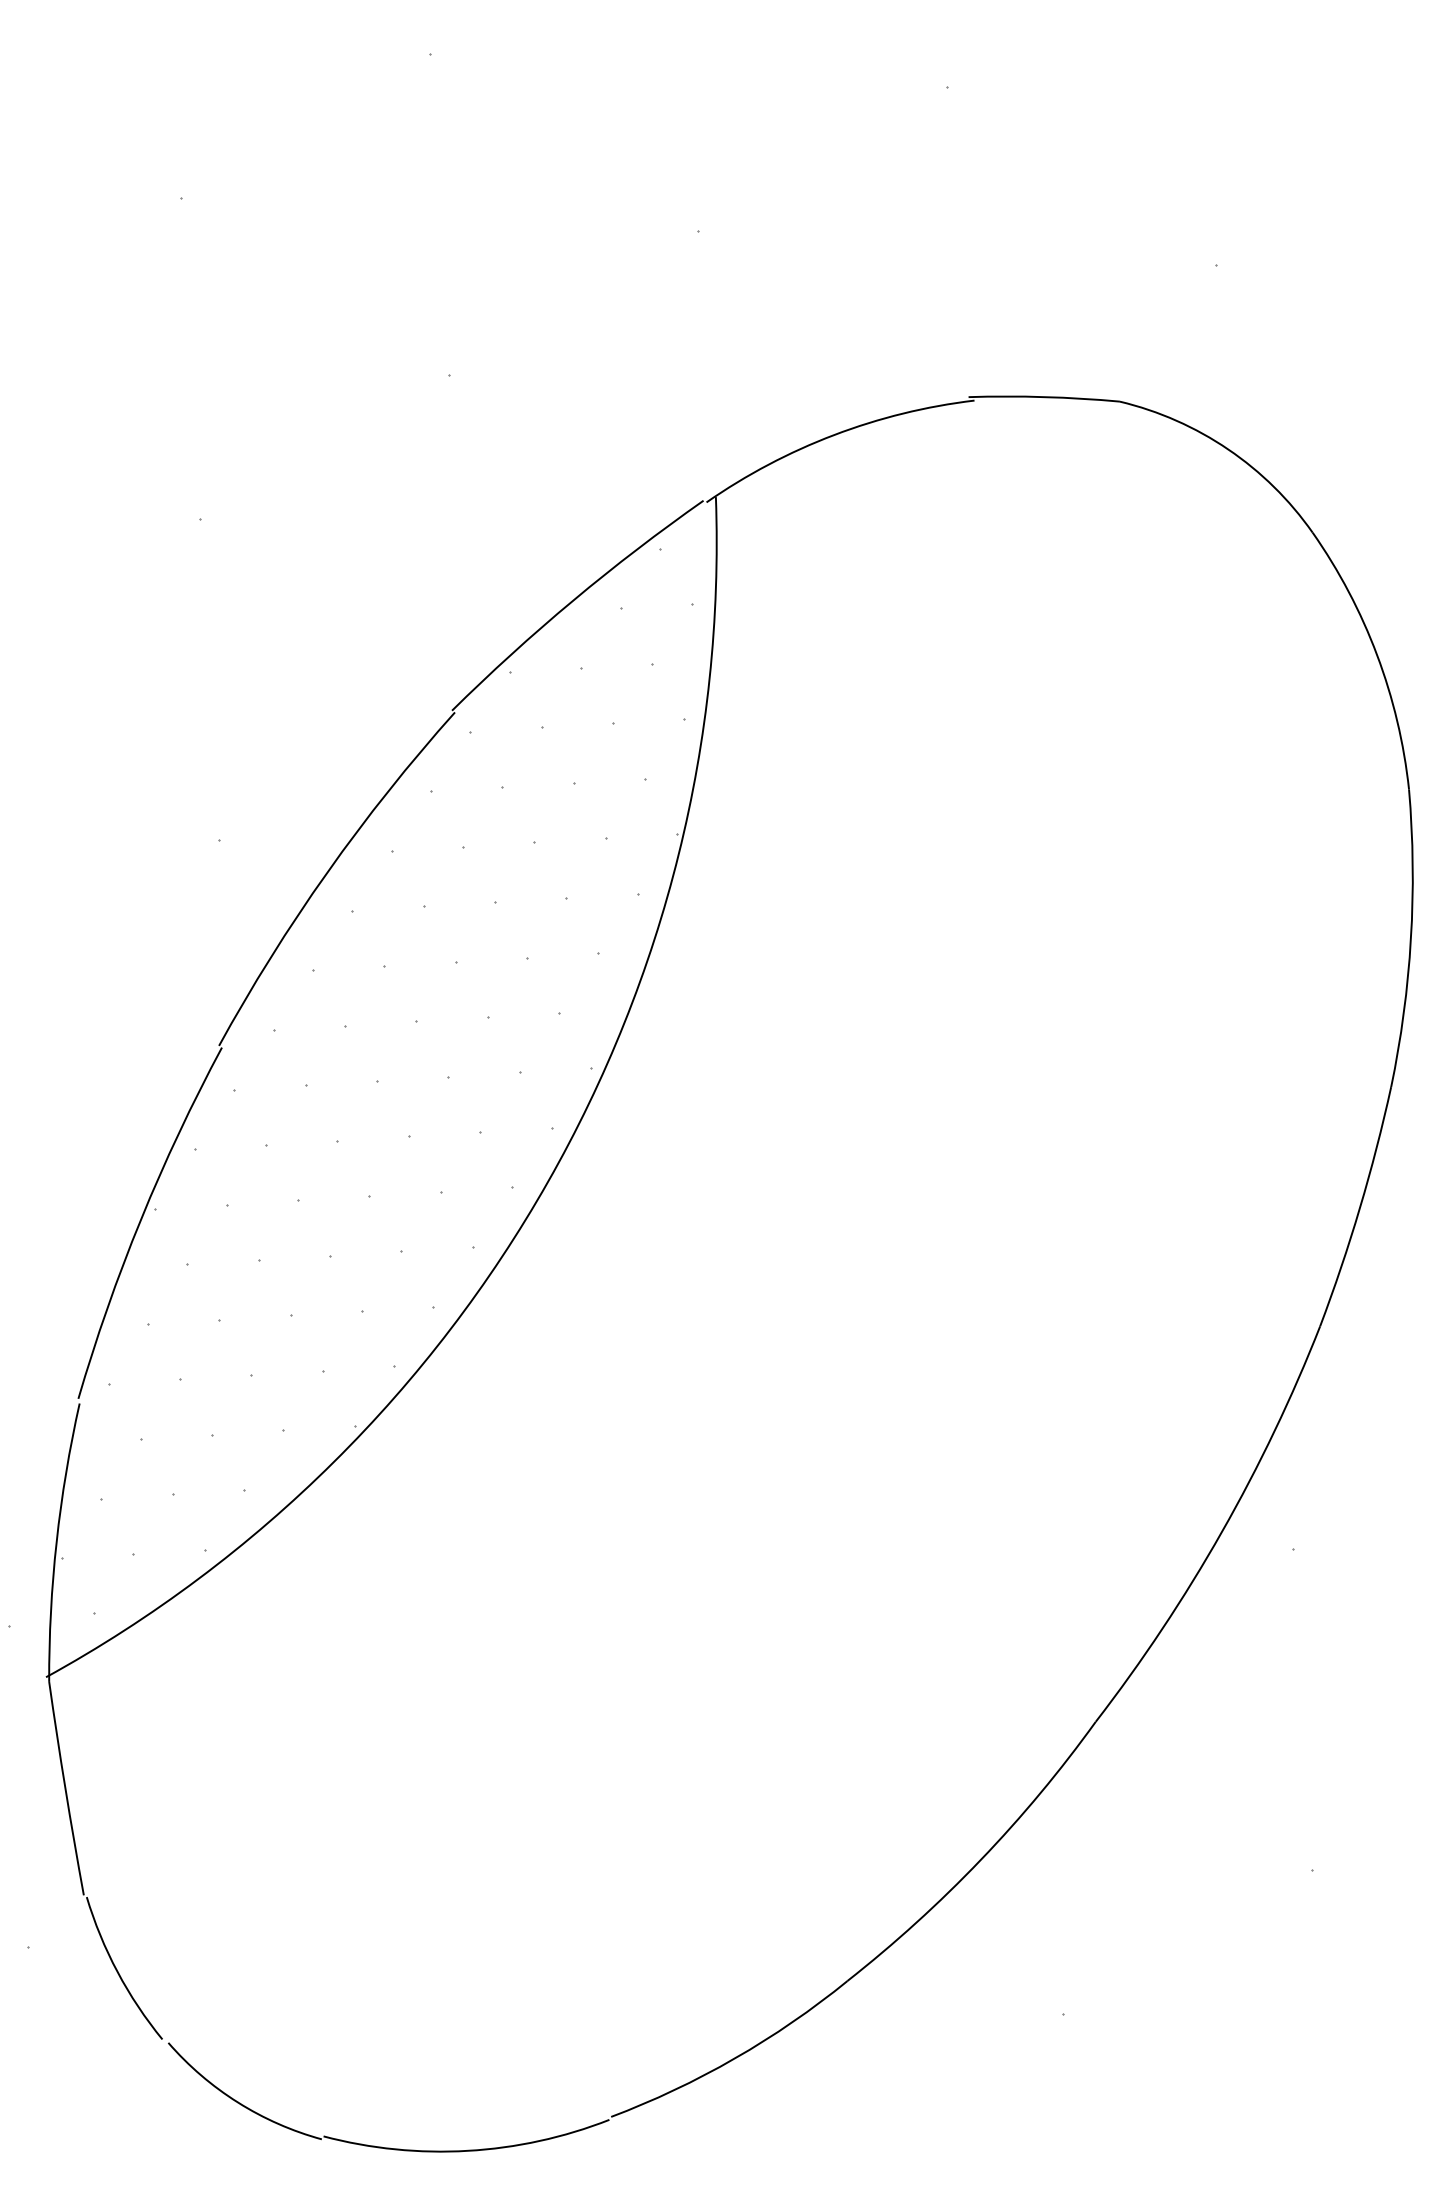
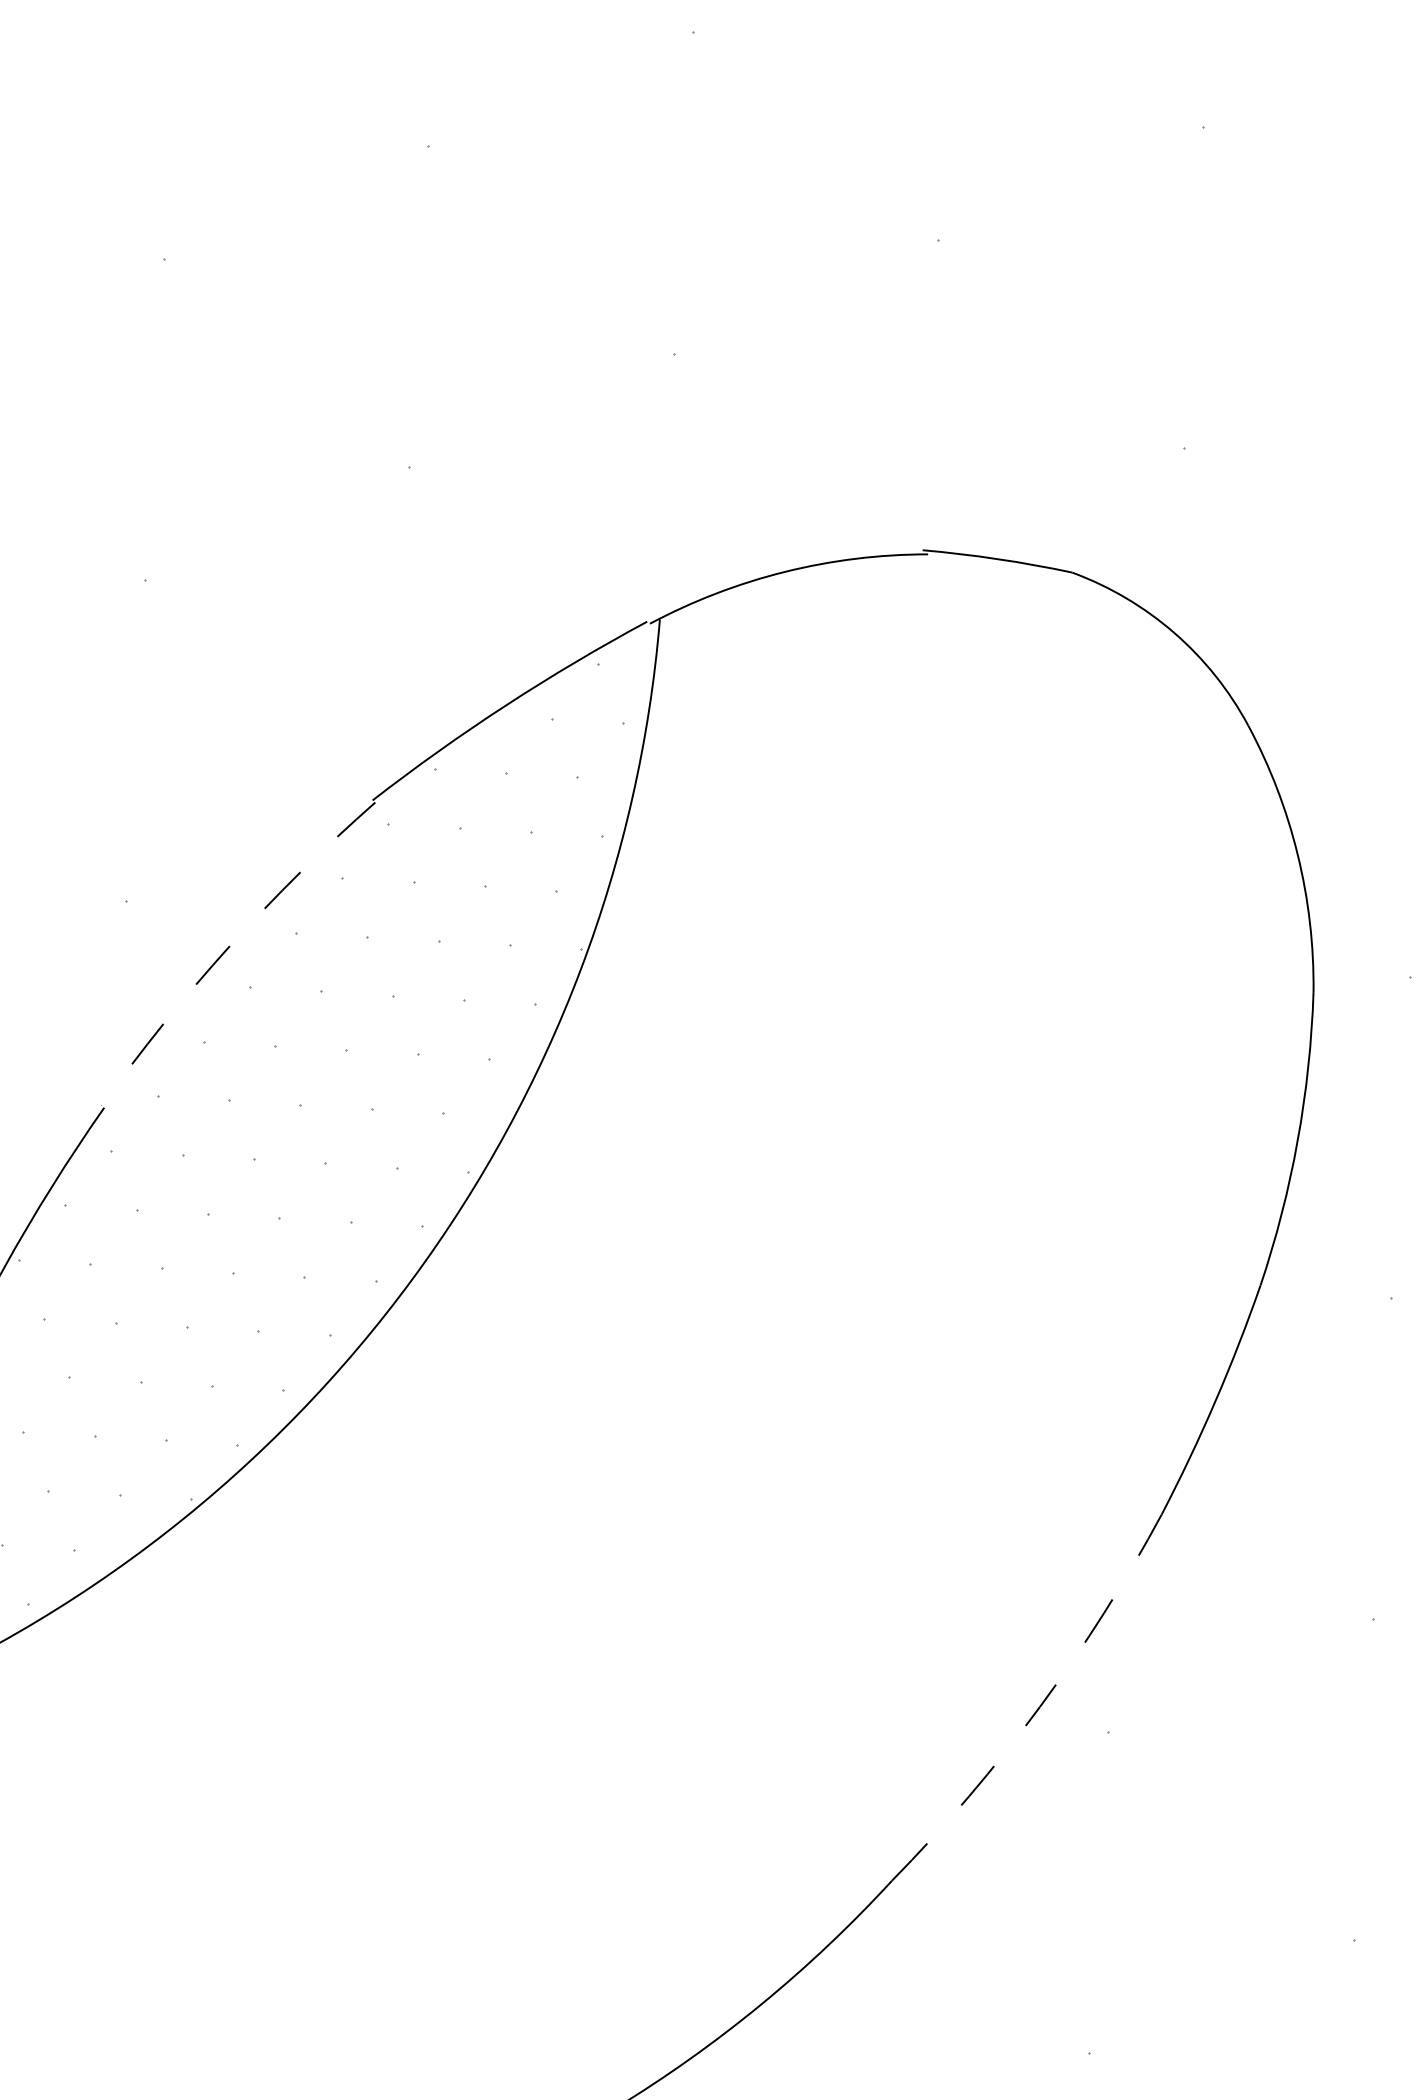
arc: (327, 872) -> (229, 946), solid -> dashed
arc: (1221, 1531) -> (1039, 1706), solid -> dashed

